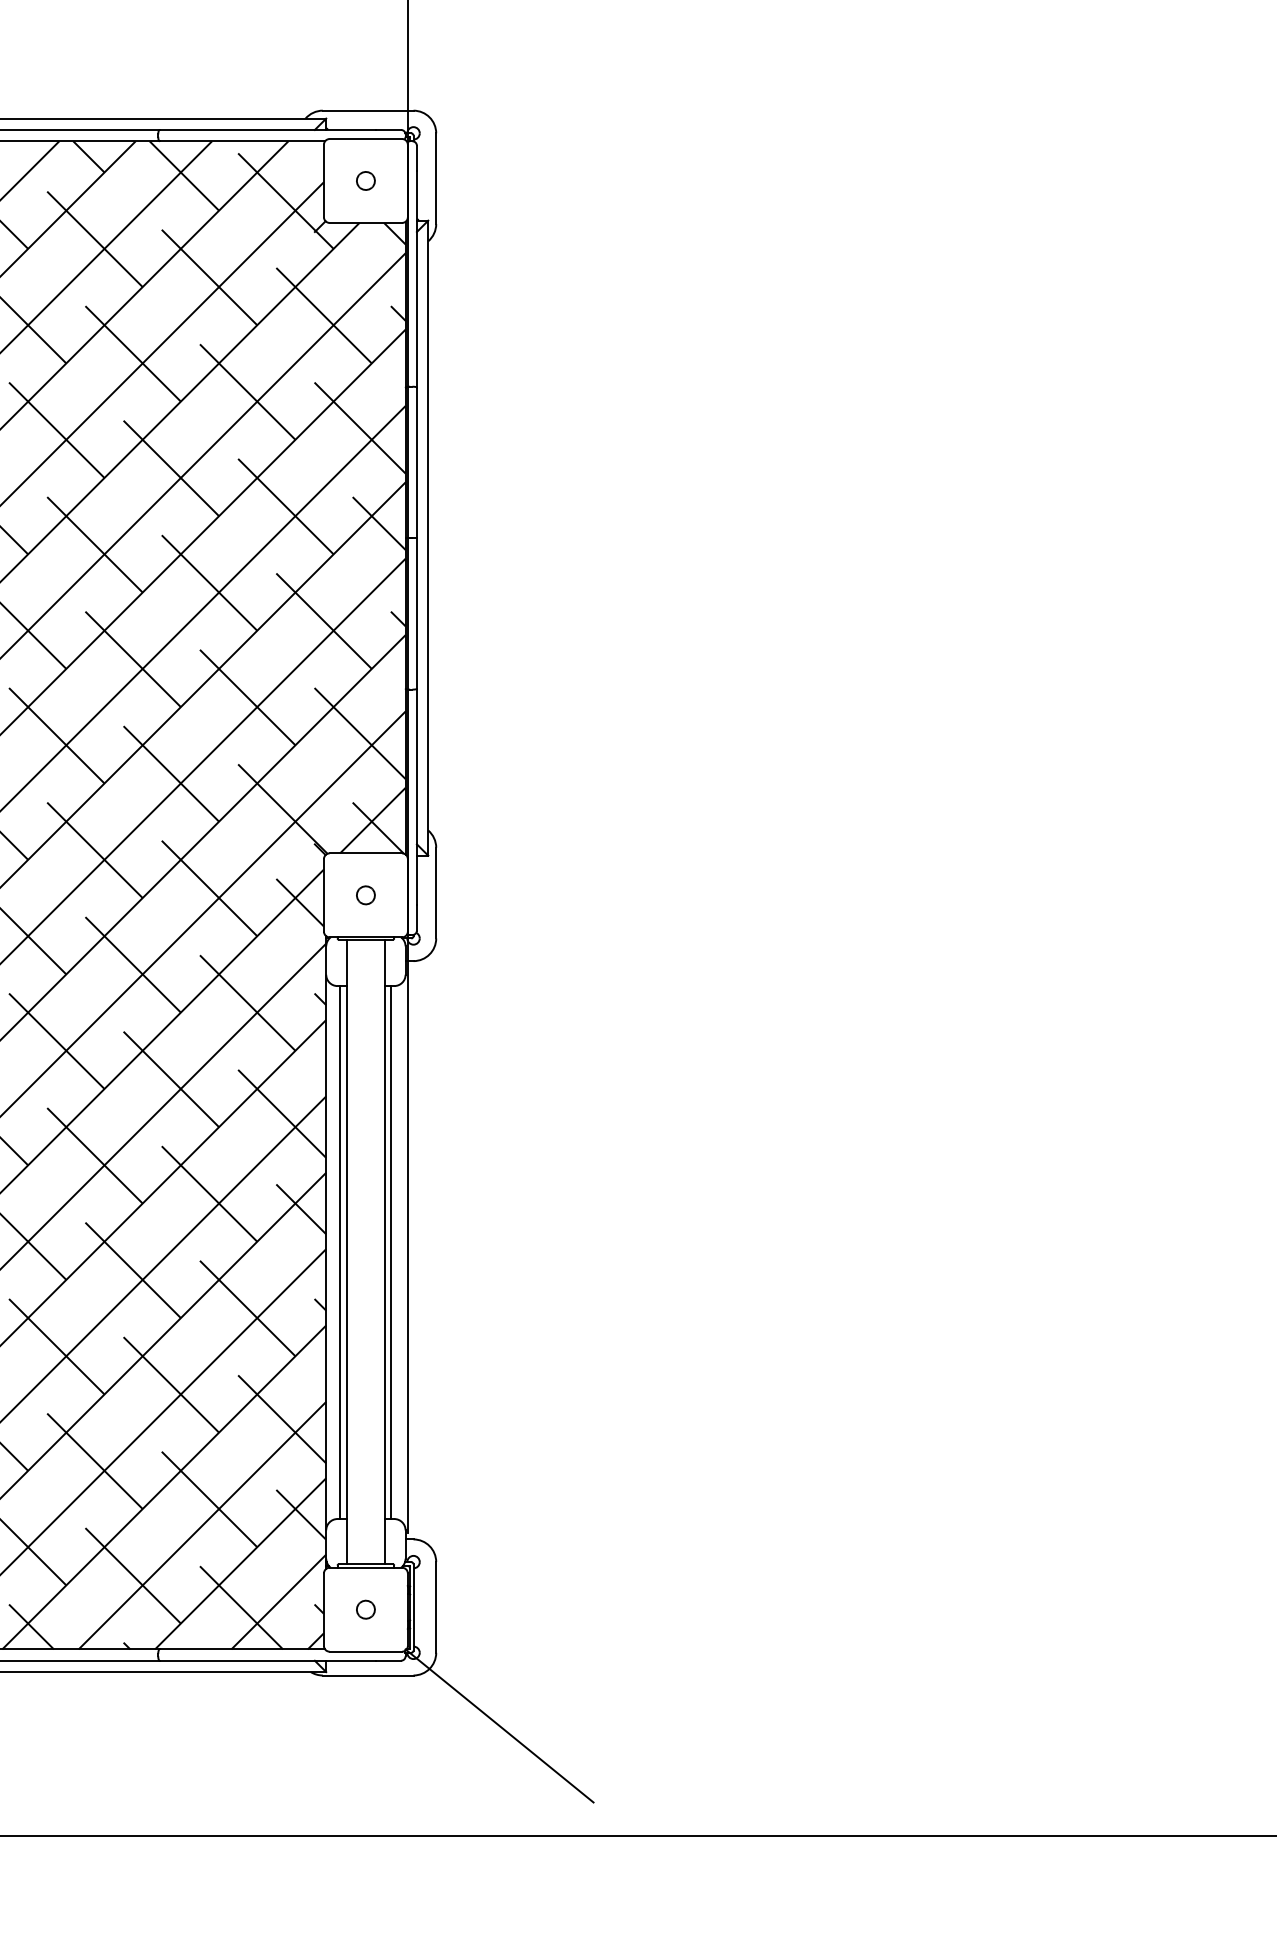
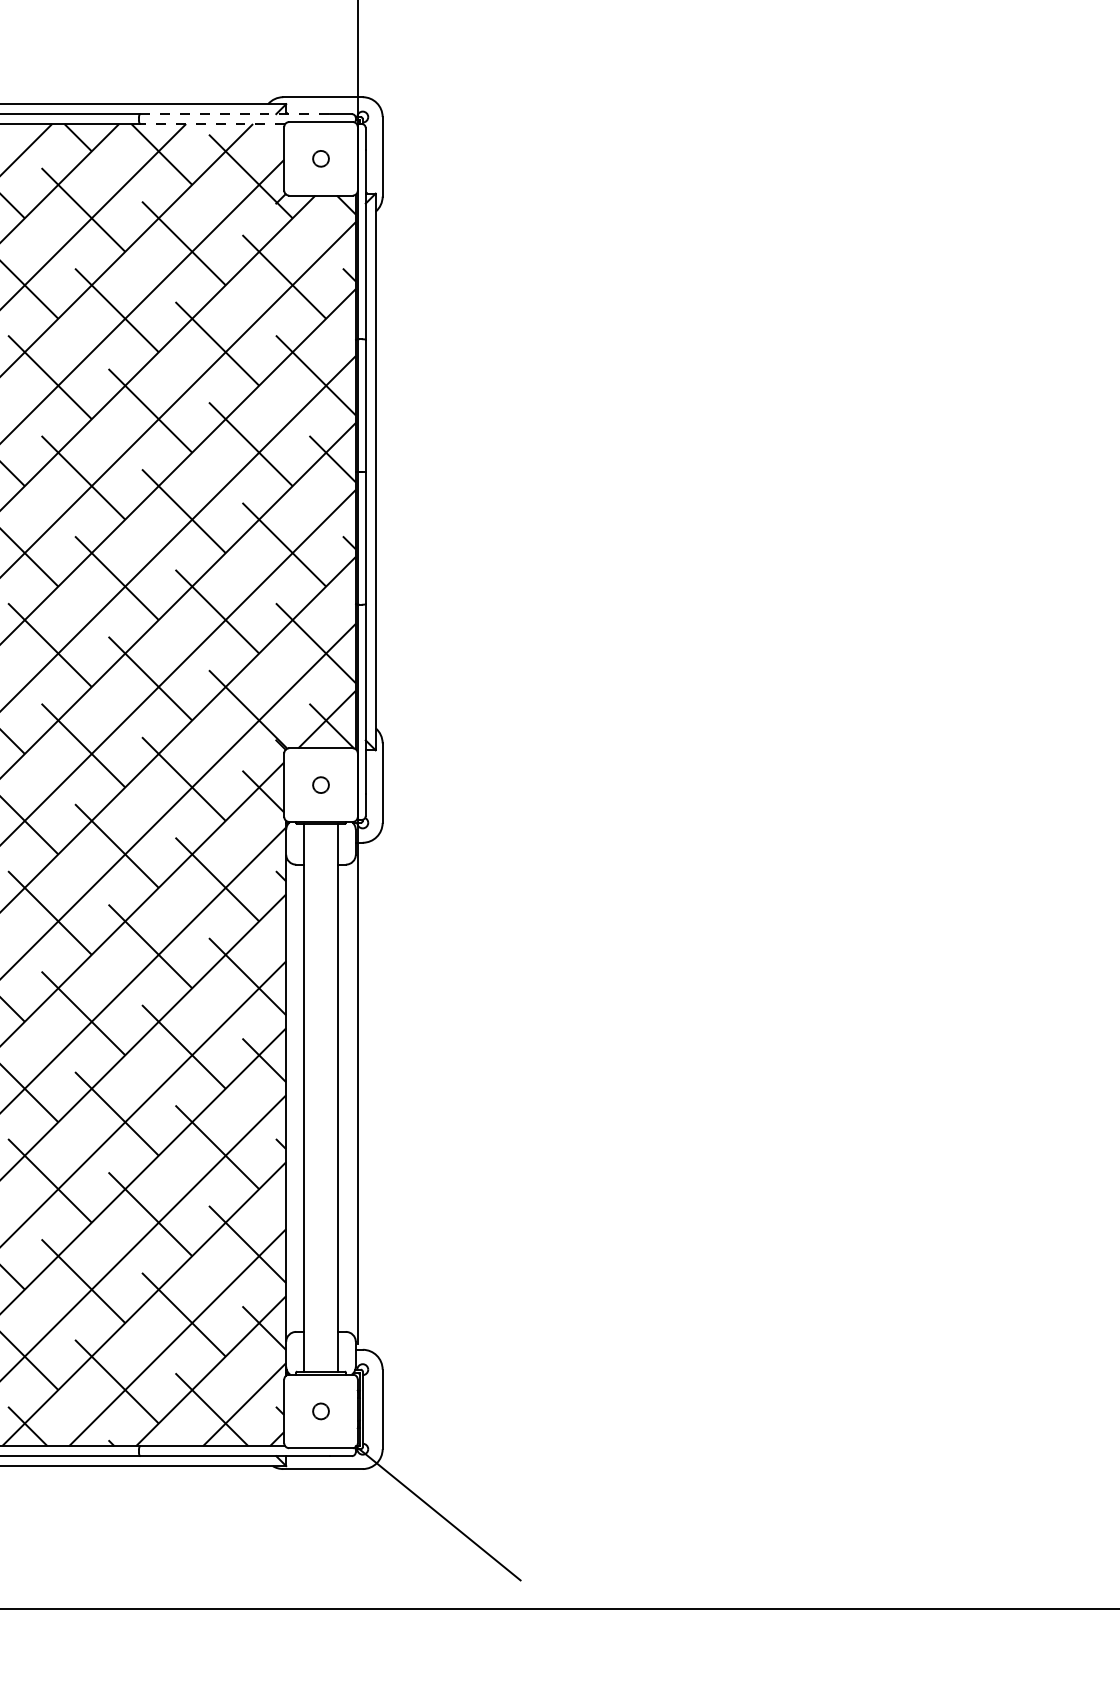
line: (268, 129) -> (235, 113), solid -> dashed
line: (242, 141) -> (212, 124), solid -> dashed
line: (340, 1252) -> (298, 1098), removed
line: (391, 1252) -> (343, 1098), removed

